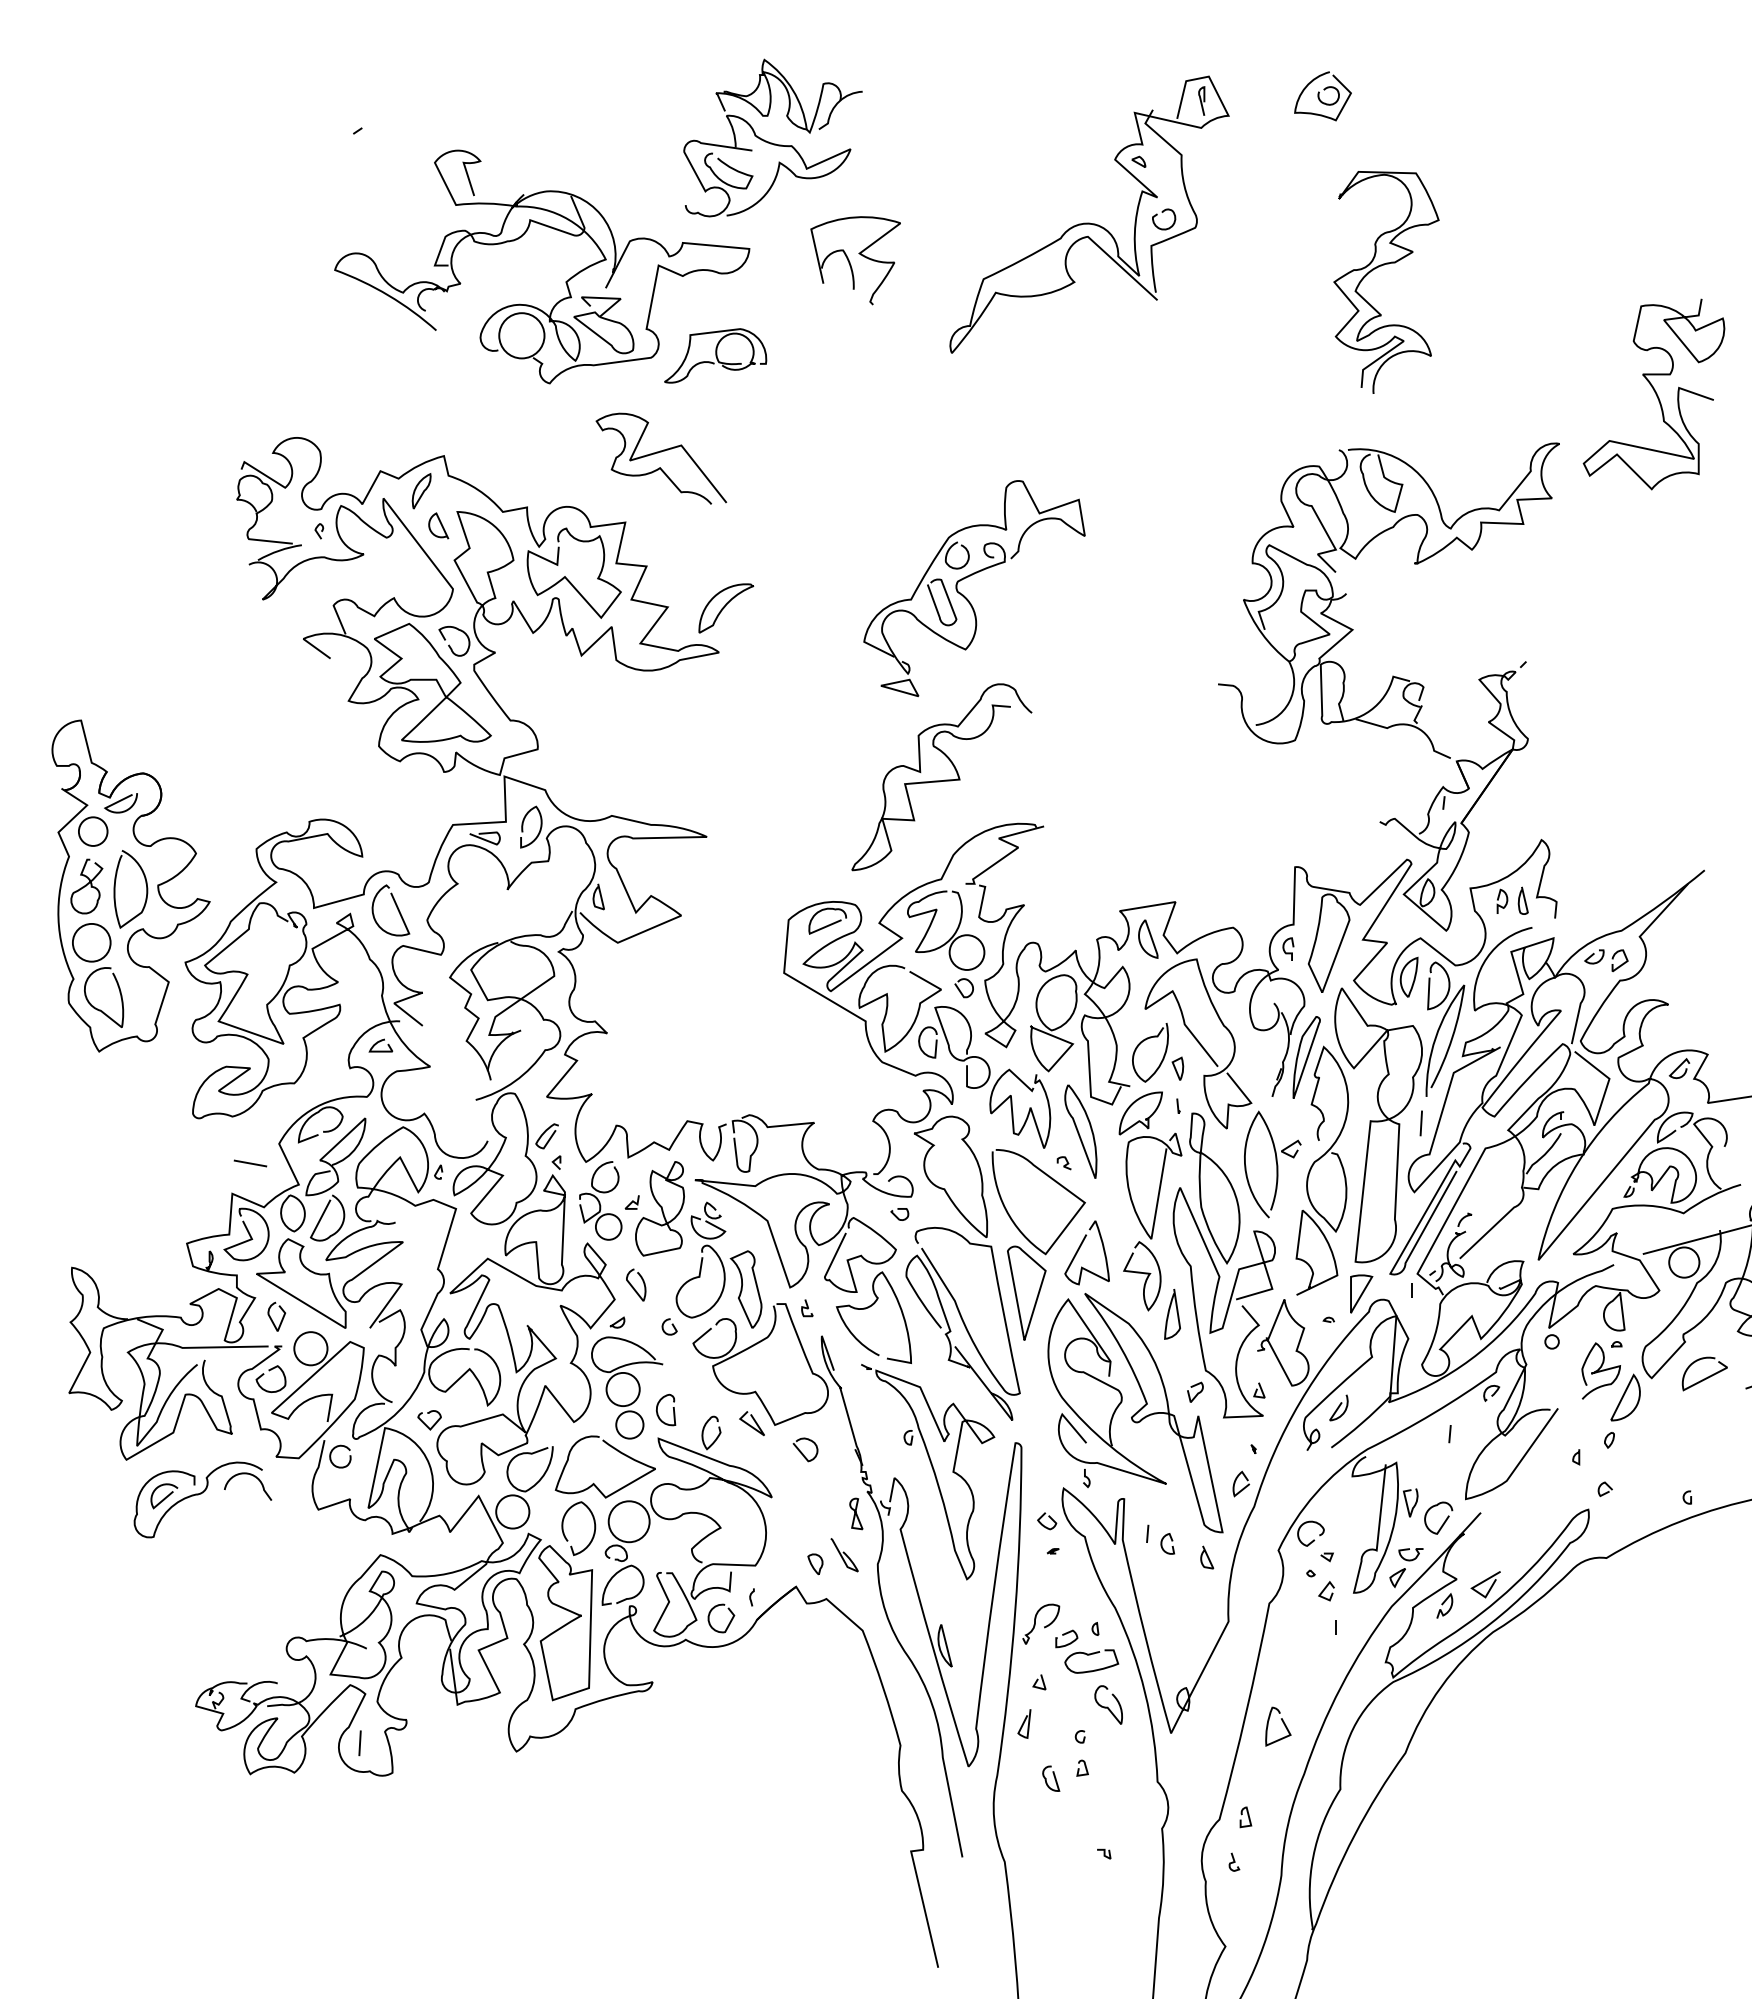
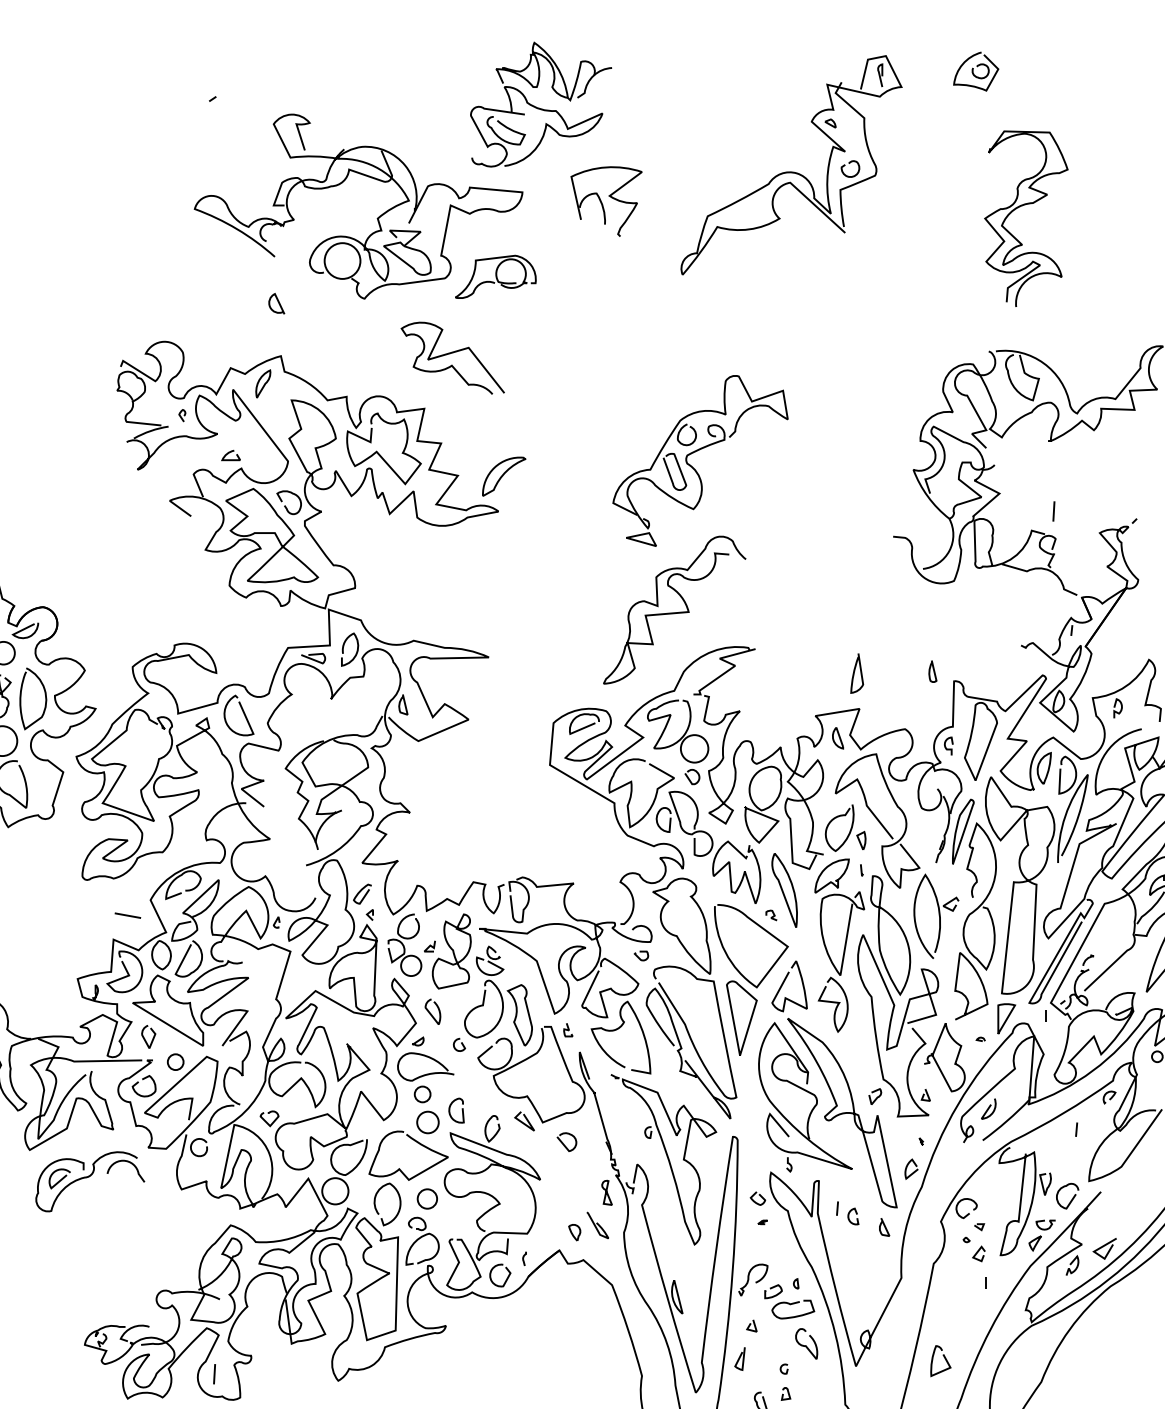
curve: (440, 524) -> (278, 302), moved
curve: (1523, 899) -> (933, 670), moved
part: (1148, 938) -> (838, 737), size x0.7
curve: (379, 1042) -> (229, 453), moved
line: (1420, 1123) -> (1053, 511), moved
curve: (1169, 1314) -> (854, 673), moved
circle: (310, 1348) -> (175, 1061), size x0.6
circle: (622, 1389) -> (422, 1094), size x0.6
circle: (628, 1521) -> (426, 1198), size x0.6

